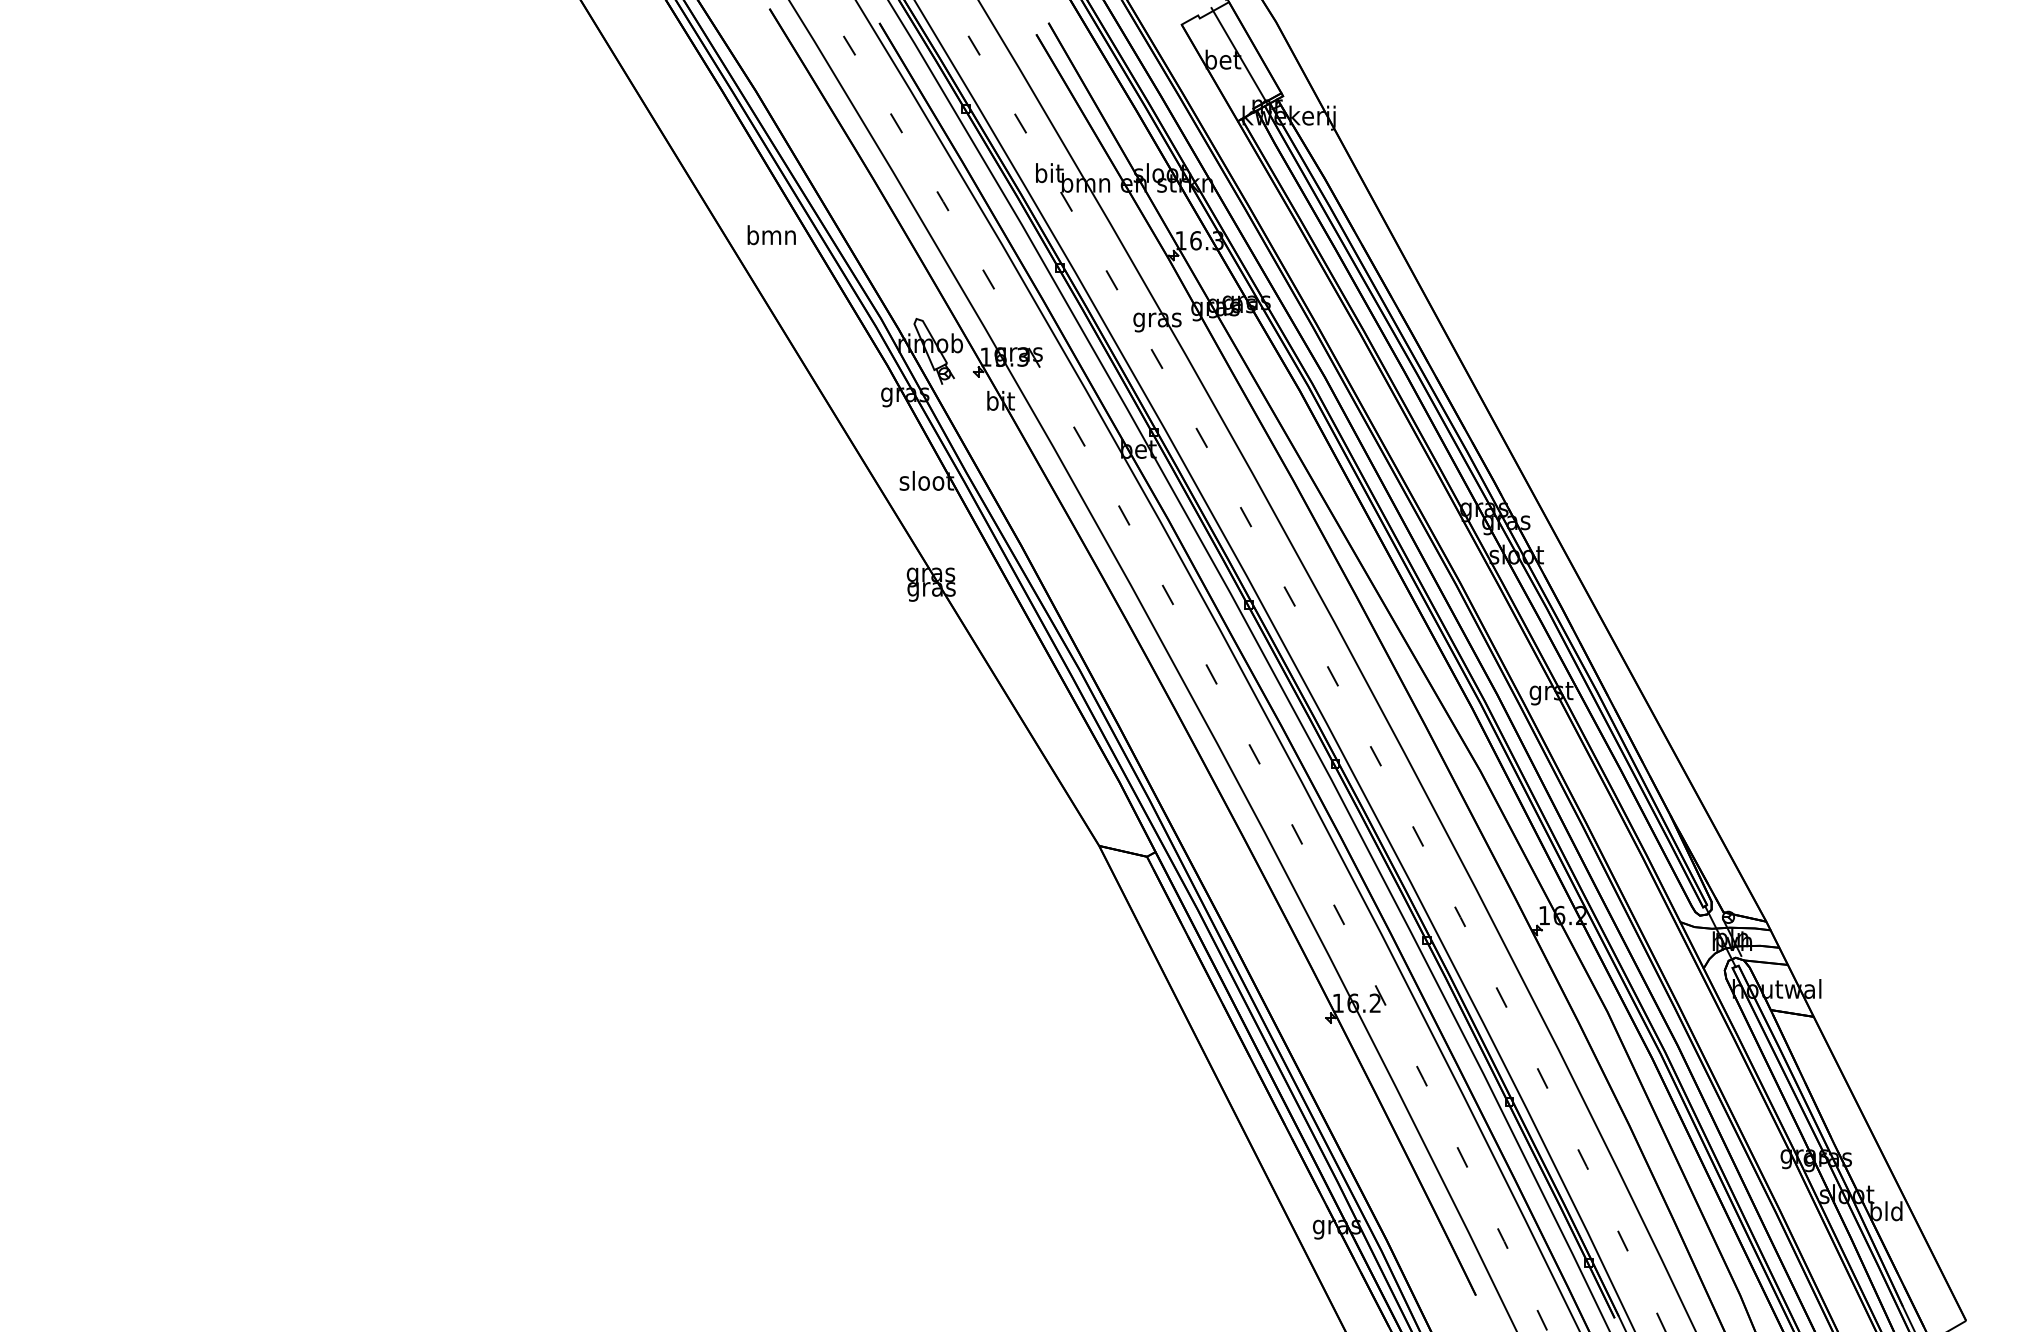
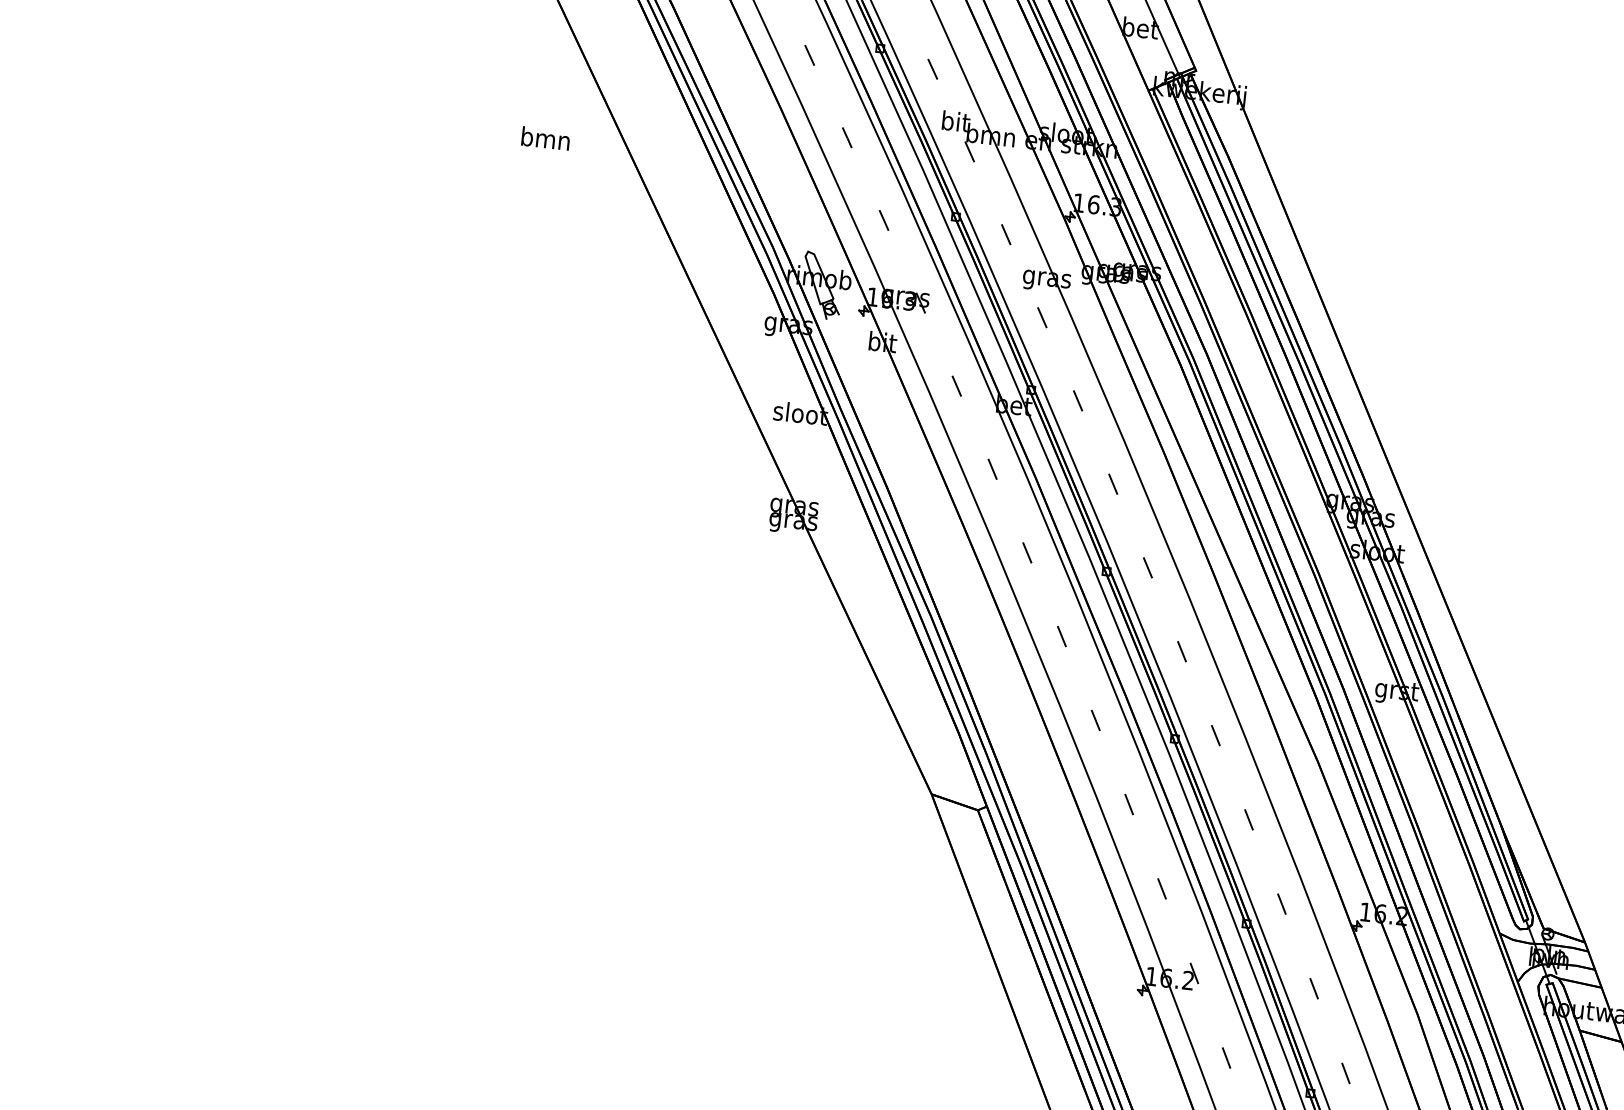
text: (771, 235) -> (545, 138), moved

